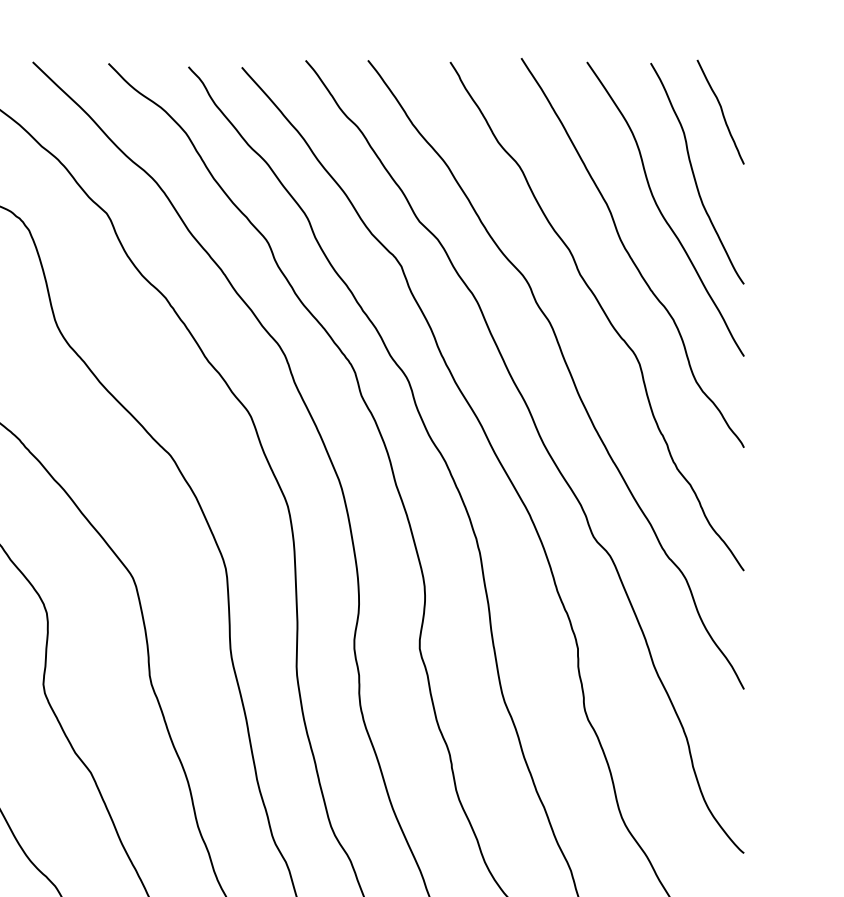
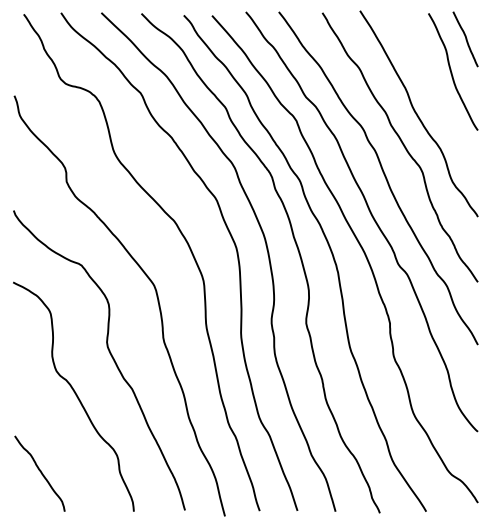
curve: (661, 210) -> (434, 91), removed

